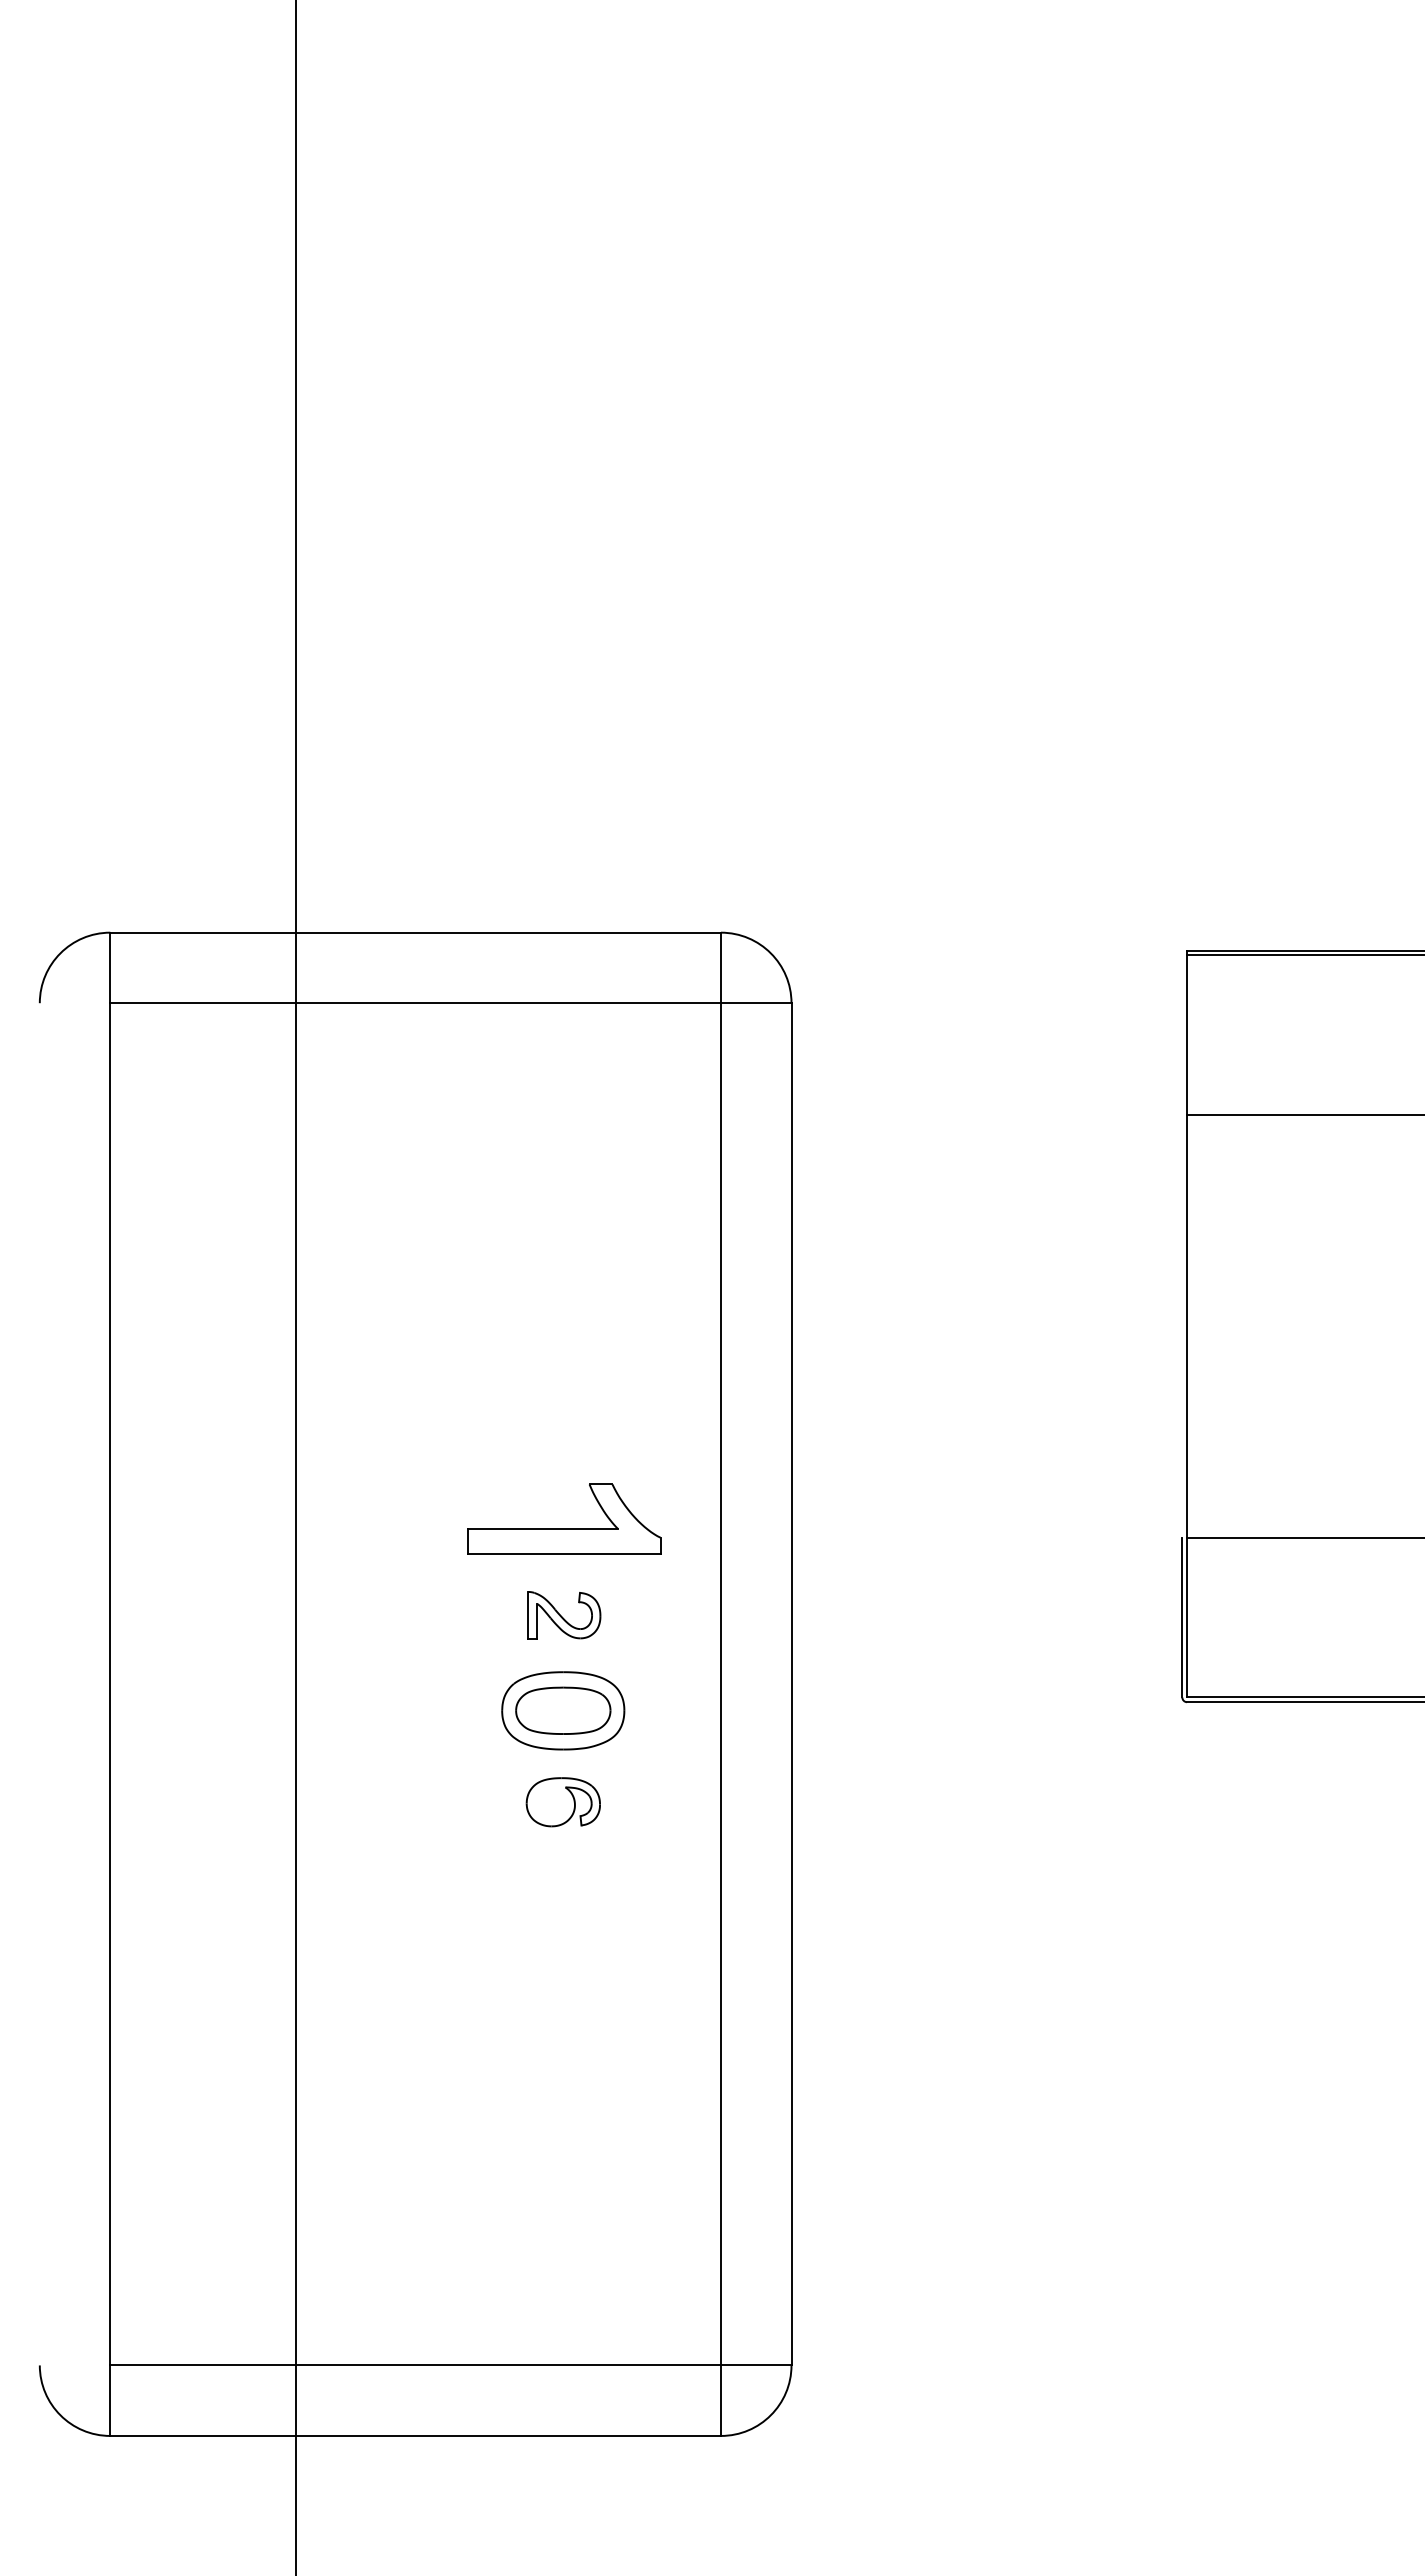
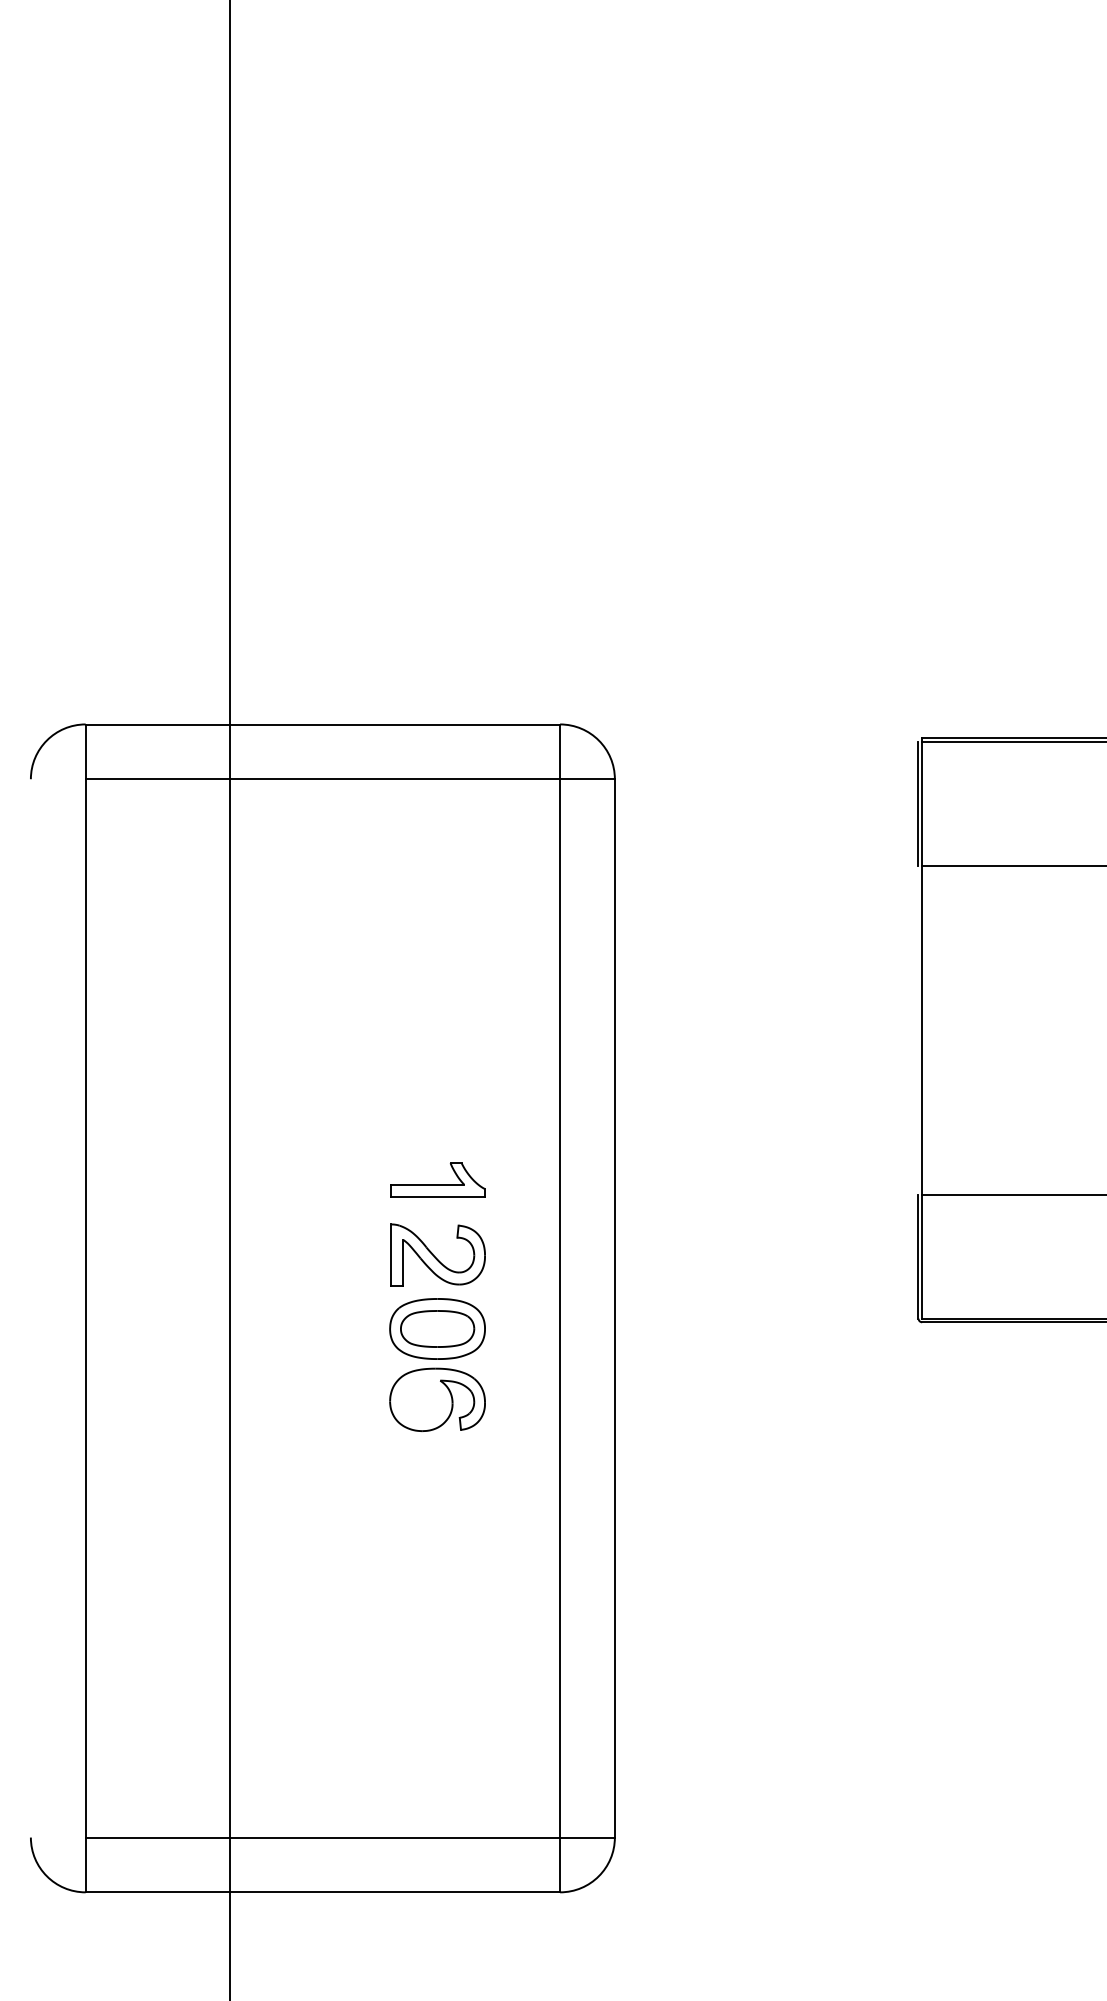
line: (1182, 1034) -> (918, 803), added
part: (563, 1518) -> (437, 1179), size x0.62
part: (564, 1615) -> (438, 1254), size x1.67
part: (563, 1802) -> (437, 1400), size x1.67

